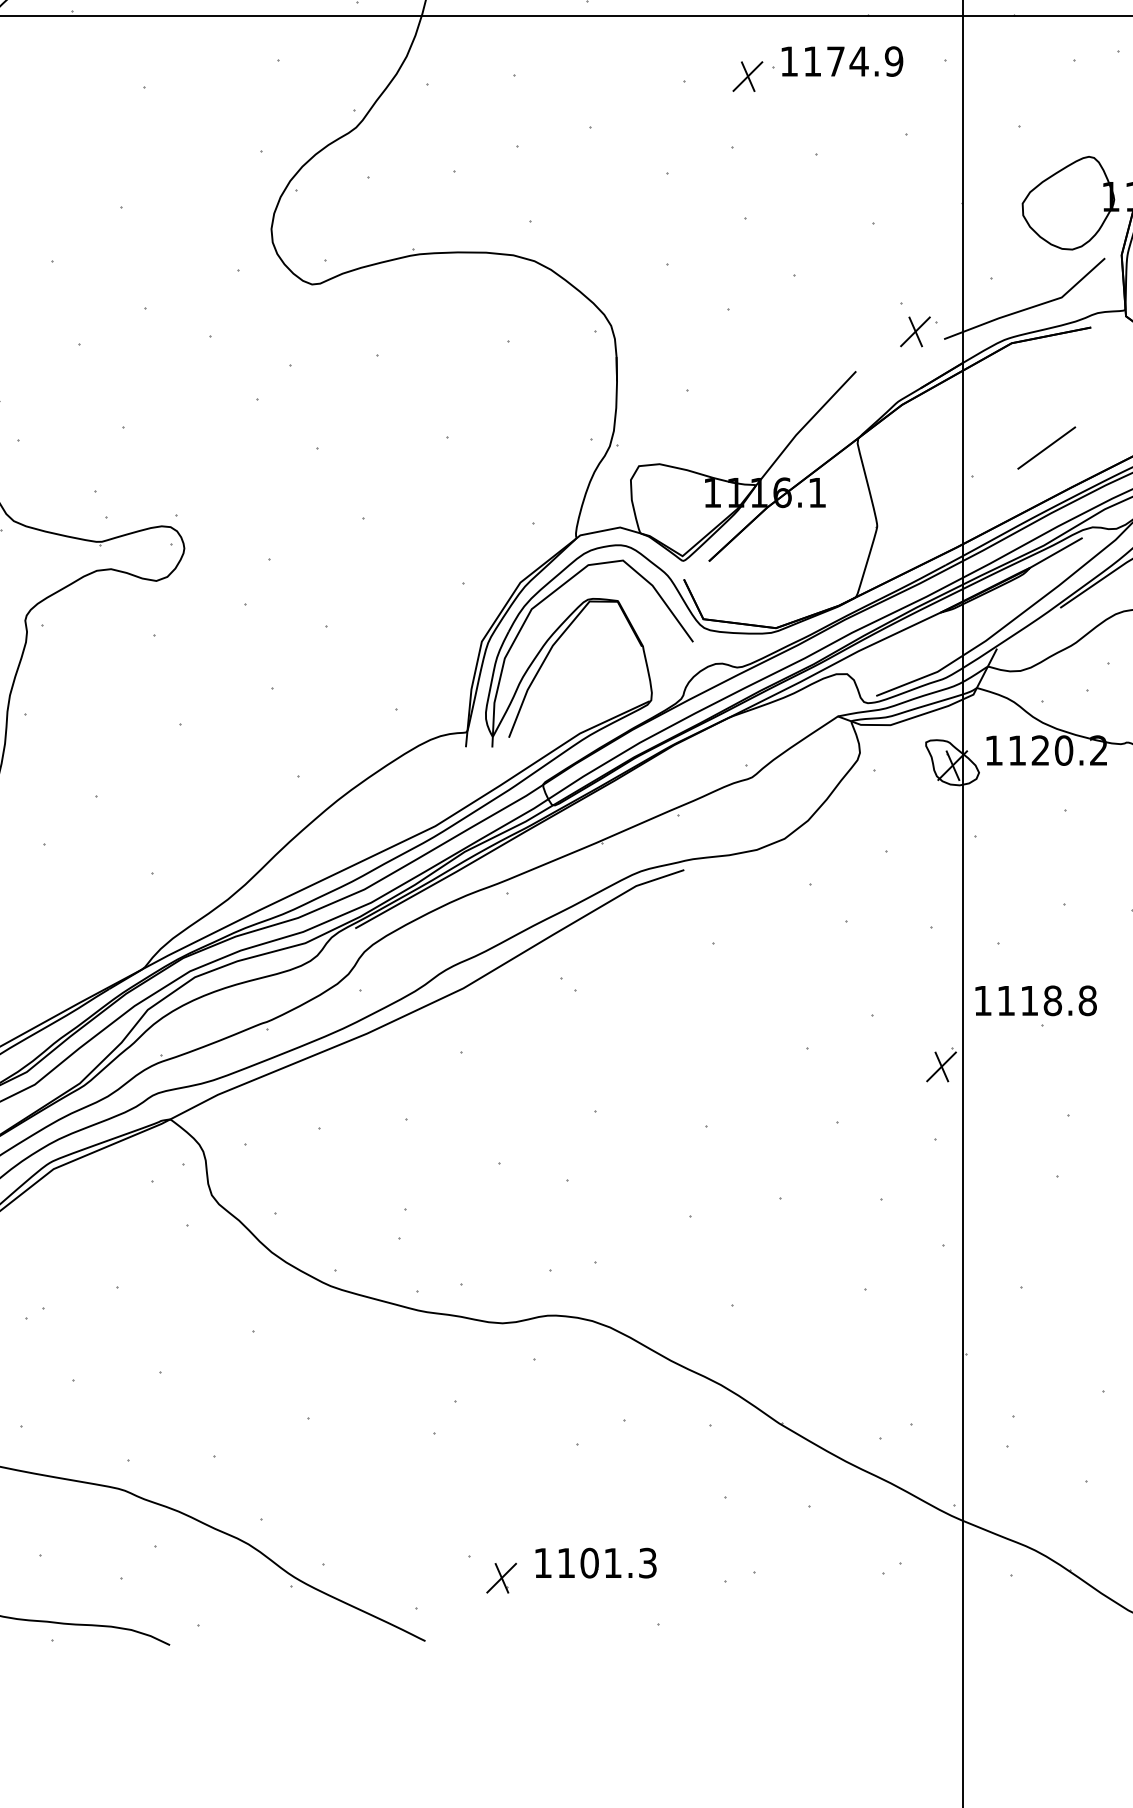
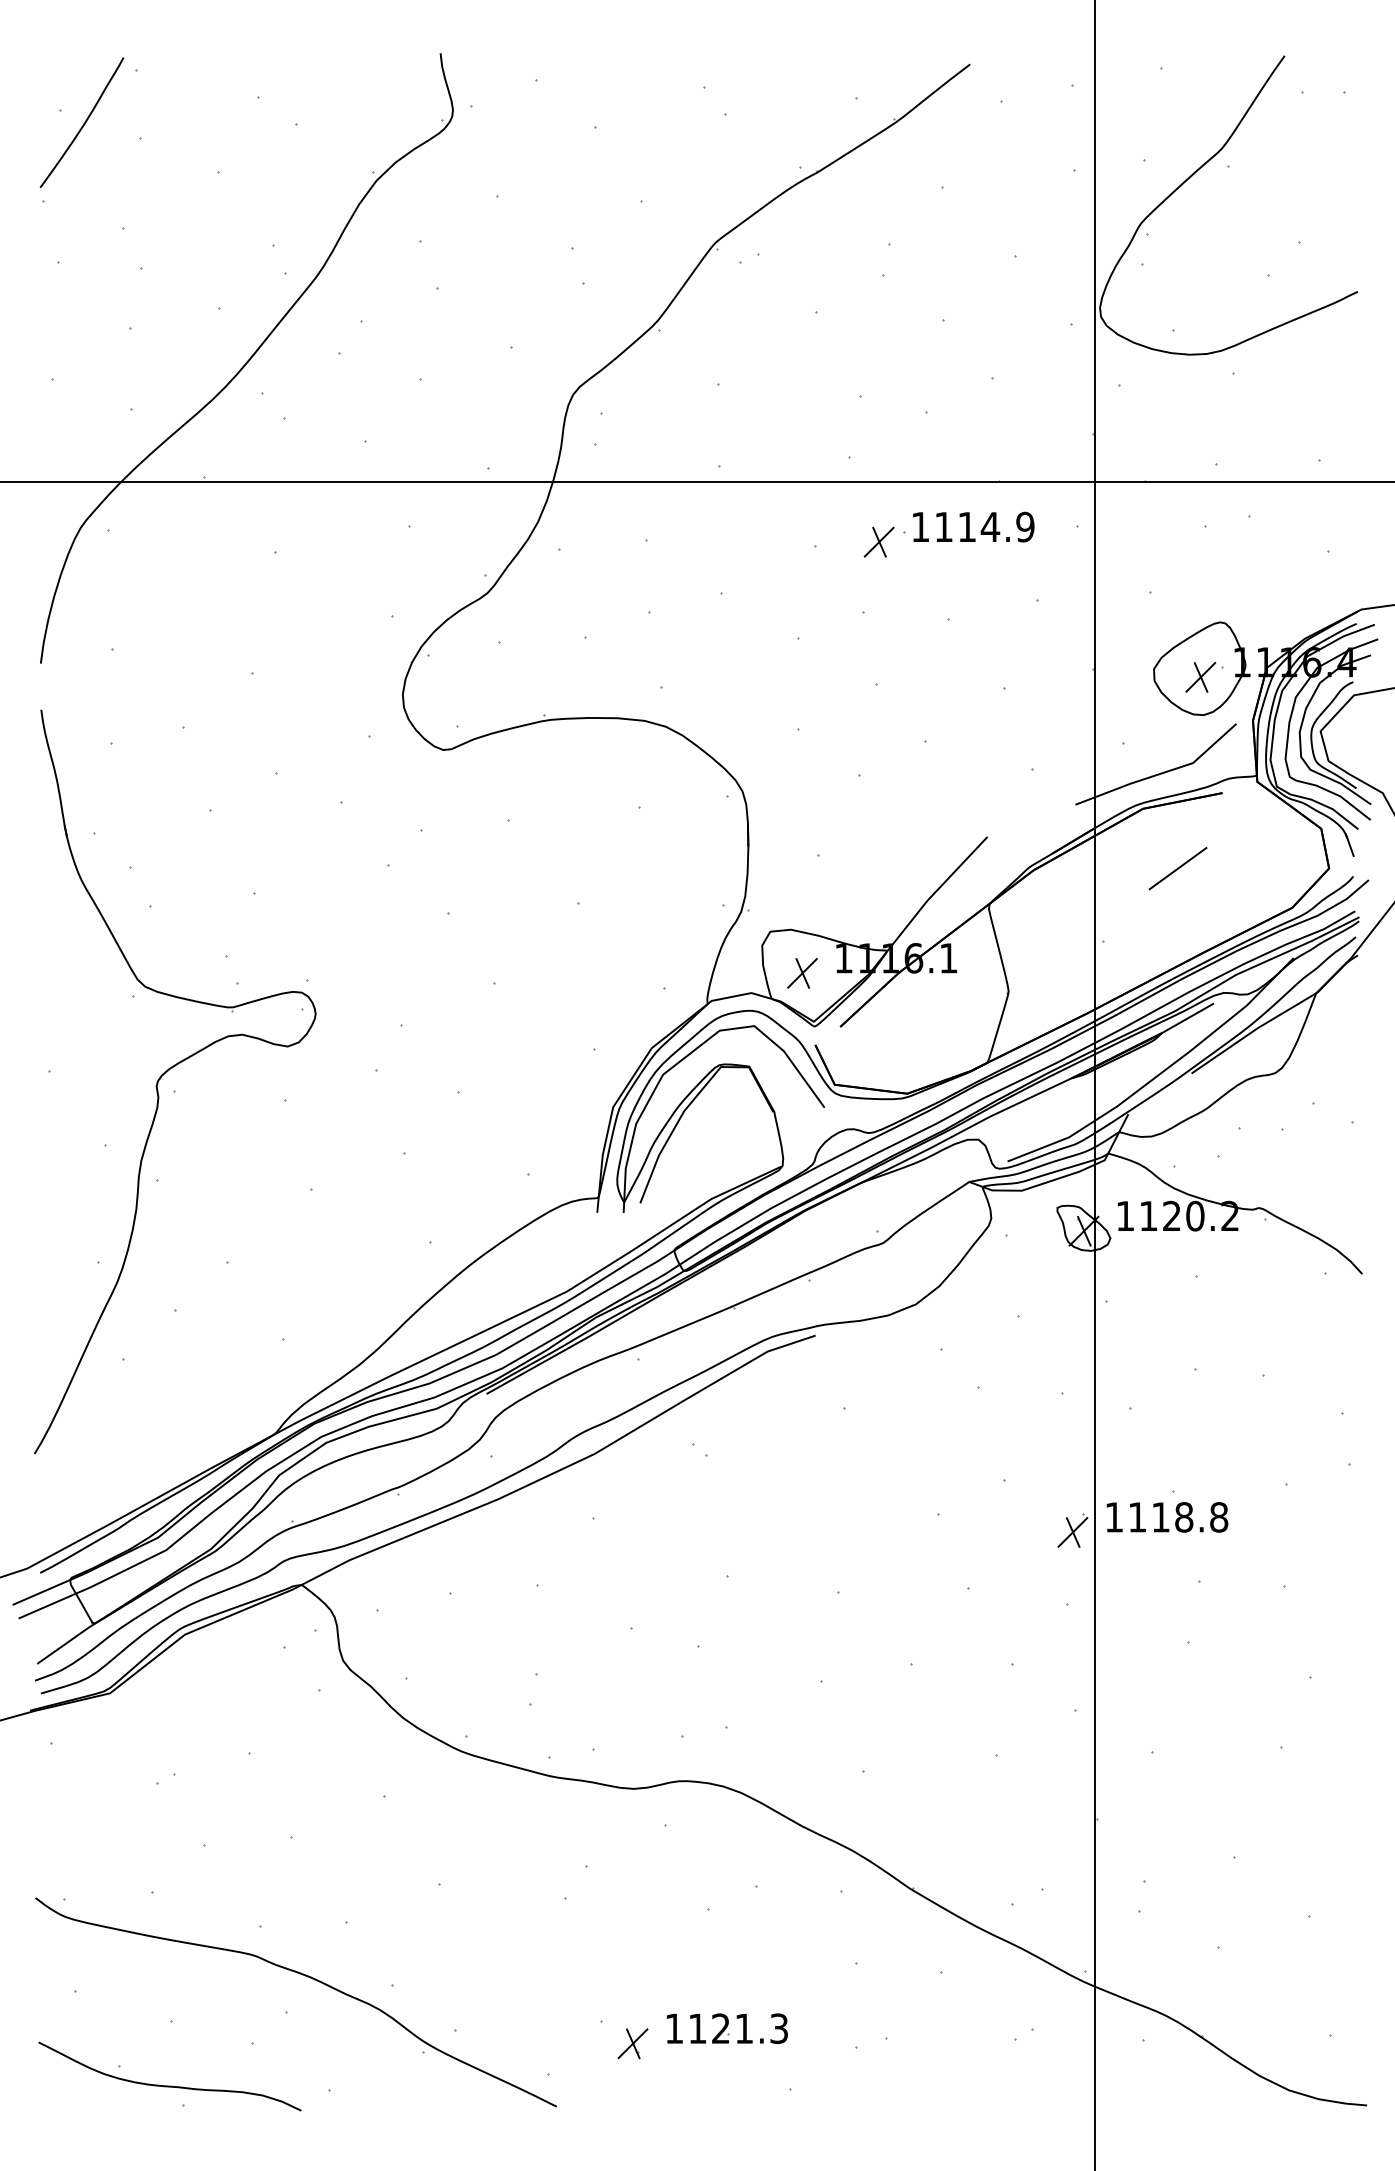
text: (835, 60) -> (966, 526), 1174.9 -> 1114.9
part: (919, 331) -> (1204, 677), moved
line: (1046, 447) -> (1177, 868), moved
part: (671, 507) -> (802, 973), added
text: (1036, 1000) -> (1167, 1517), moved
text: (589, 1562) -> (720, 2028), 1101.3 -> 1121.3

